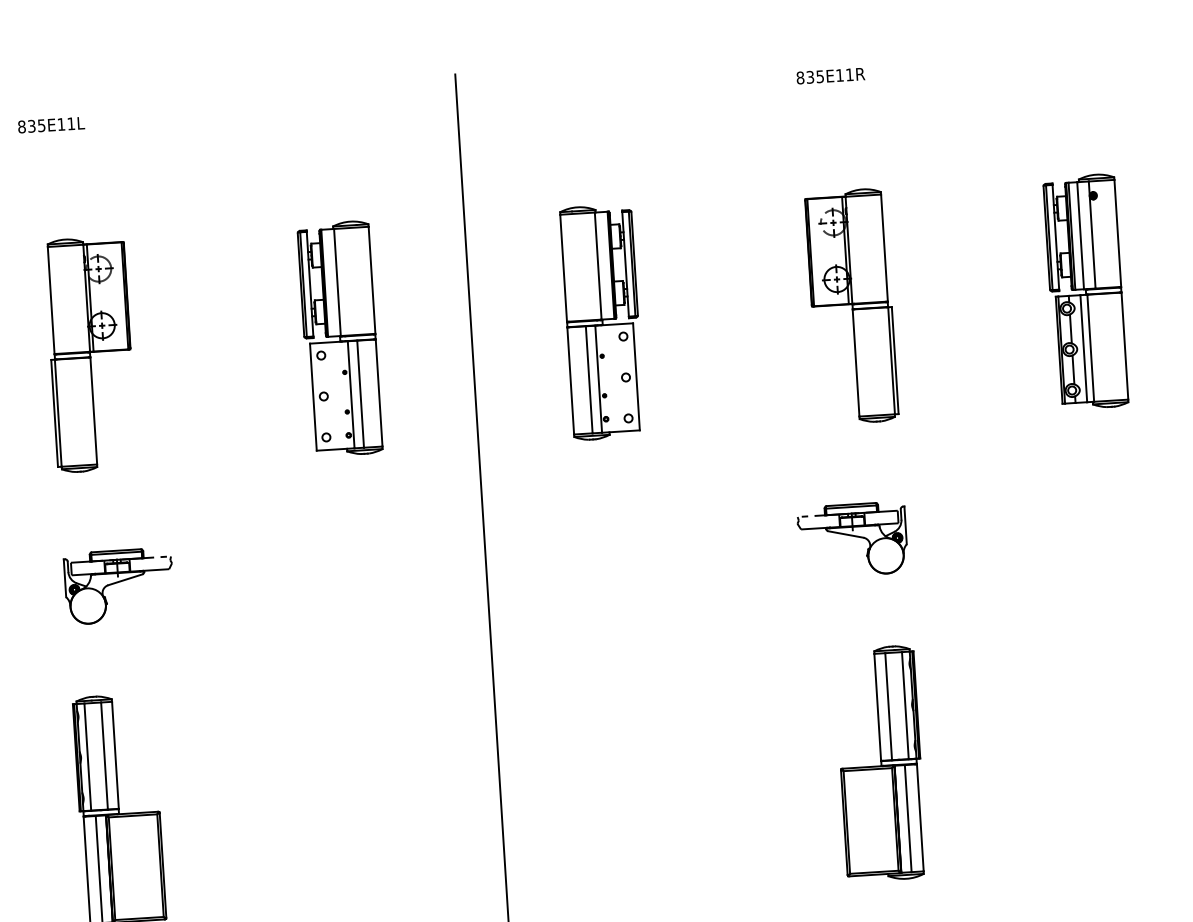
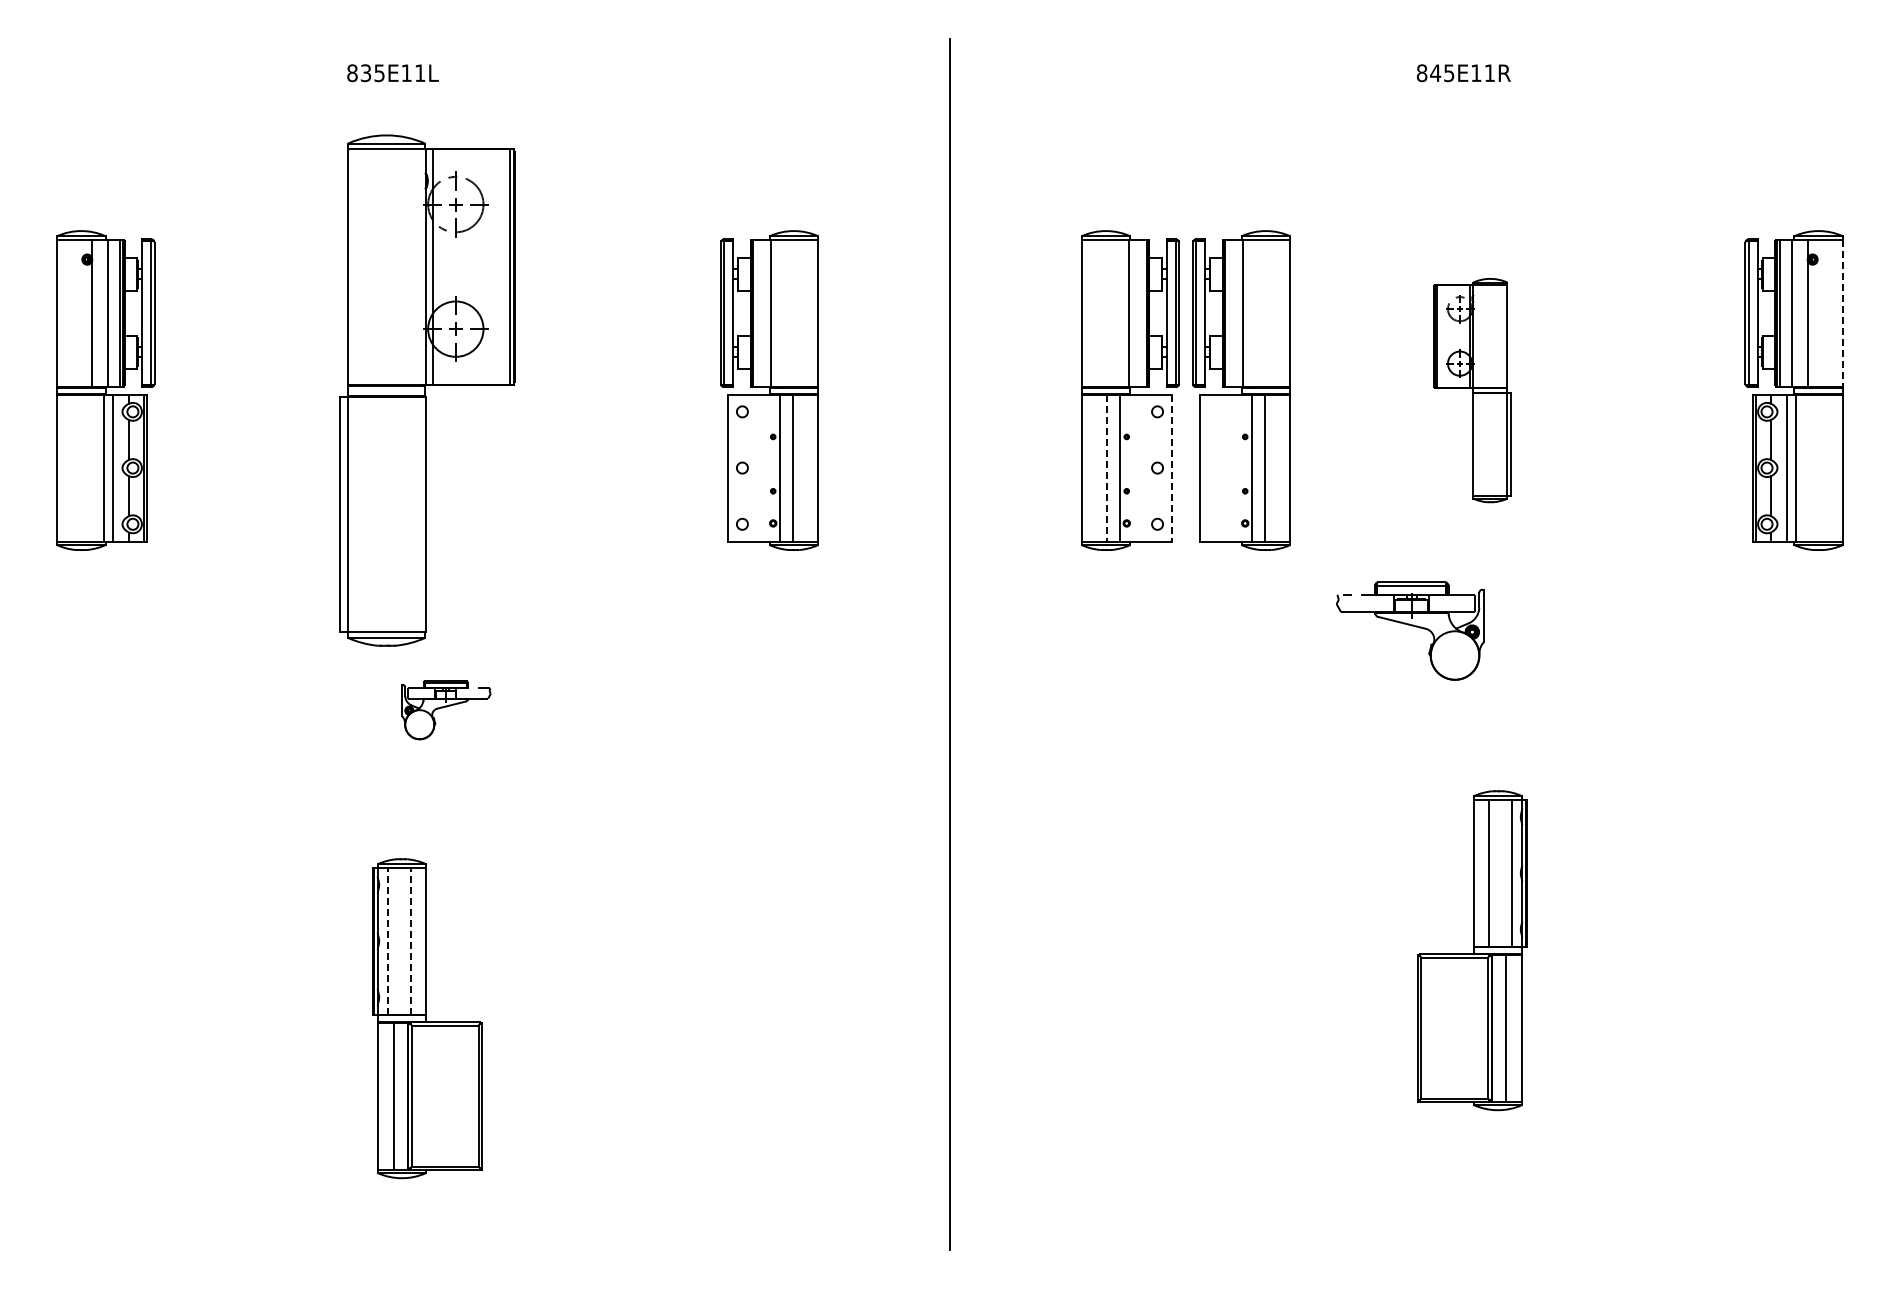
text: (810, 77) -> (1435, 73), 835E11R -> 845E11R
line: (1118, 233) -> (1843, 313), solid -> dashed
part: (851, 306) -> (1472, 390), size x0.7
part: (683, 317) -> (1241, 390), added
part: (91, 354) -> (427, 390), size x1.6
line: (636, 377) -> (1171, 468), solid -> dashed
line: (589, 380) -> (1107, 468), solid -> dashed
part: (852, 539) -> (1410, 630), moved
part: (119, 585) -> (446, 709), size x0.6
line: (104, 756) -> (411, 941), solid -> dashed
line: (87, 757) -> (388, 941), solid -> dashed
part: (880, 763) -> (1472, 950), moved

